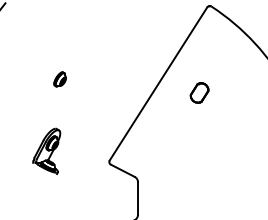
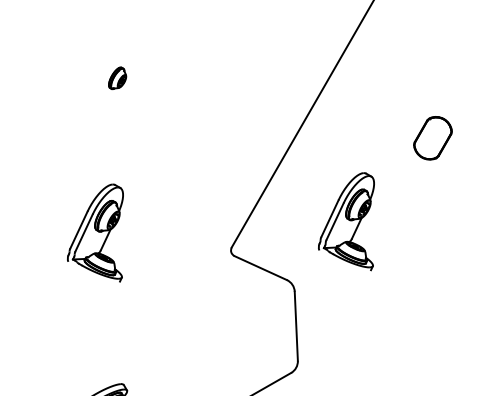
part: (59, 79) -> (116, 78), size x0.7
part: (199, 92) -> (432, 137), moved
part: (163, 151) -> (346, 222), added

